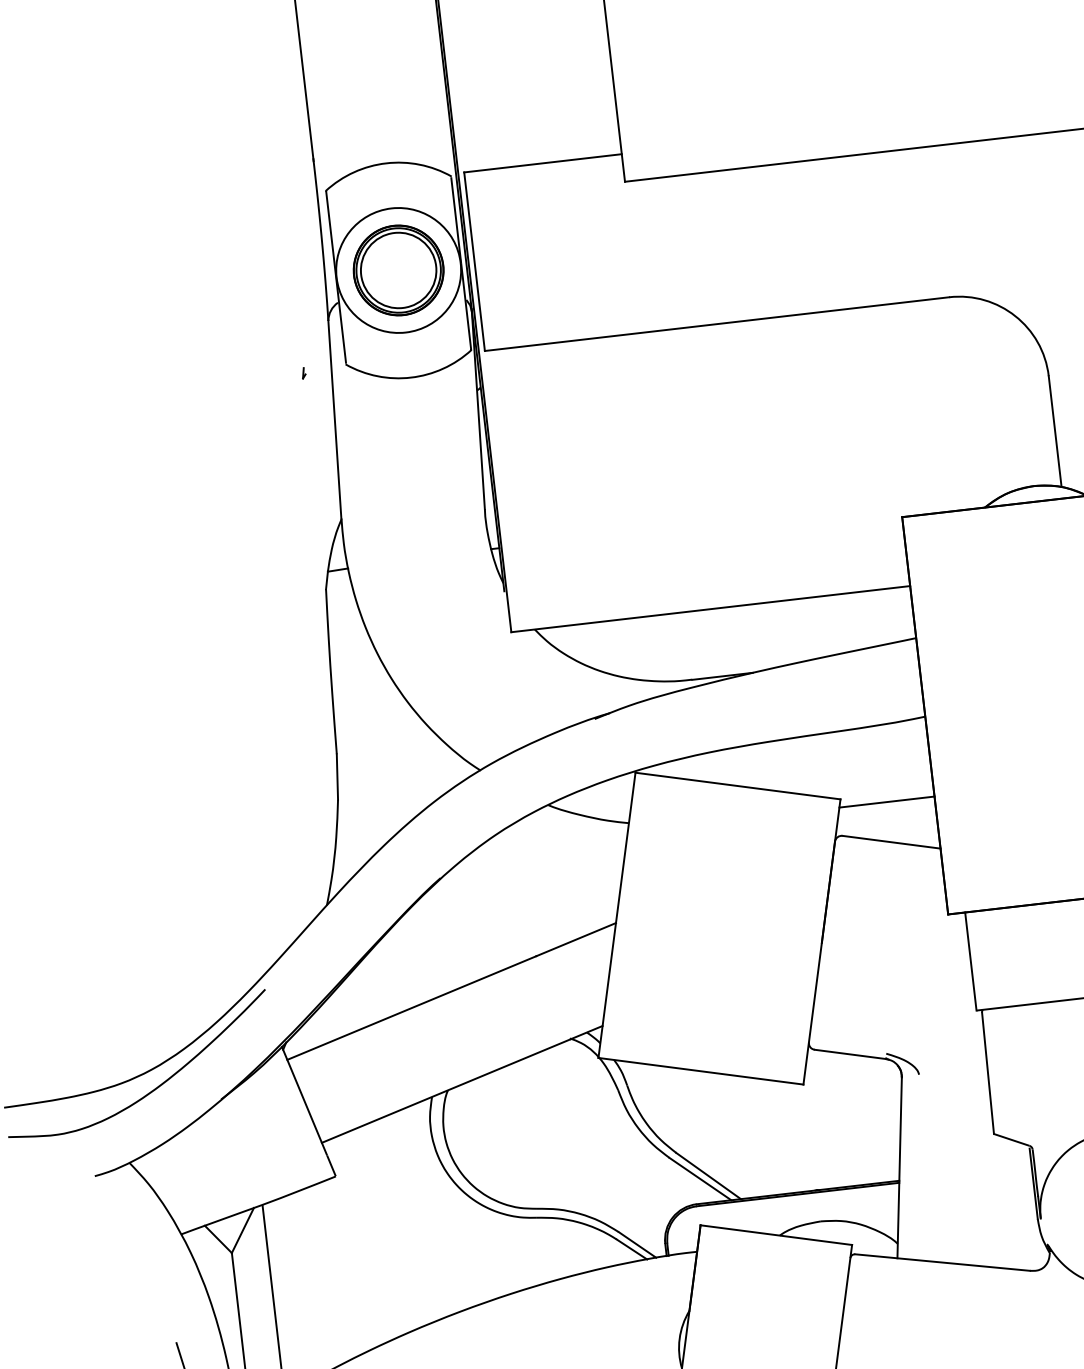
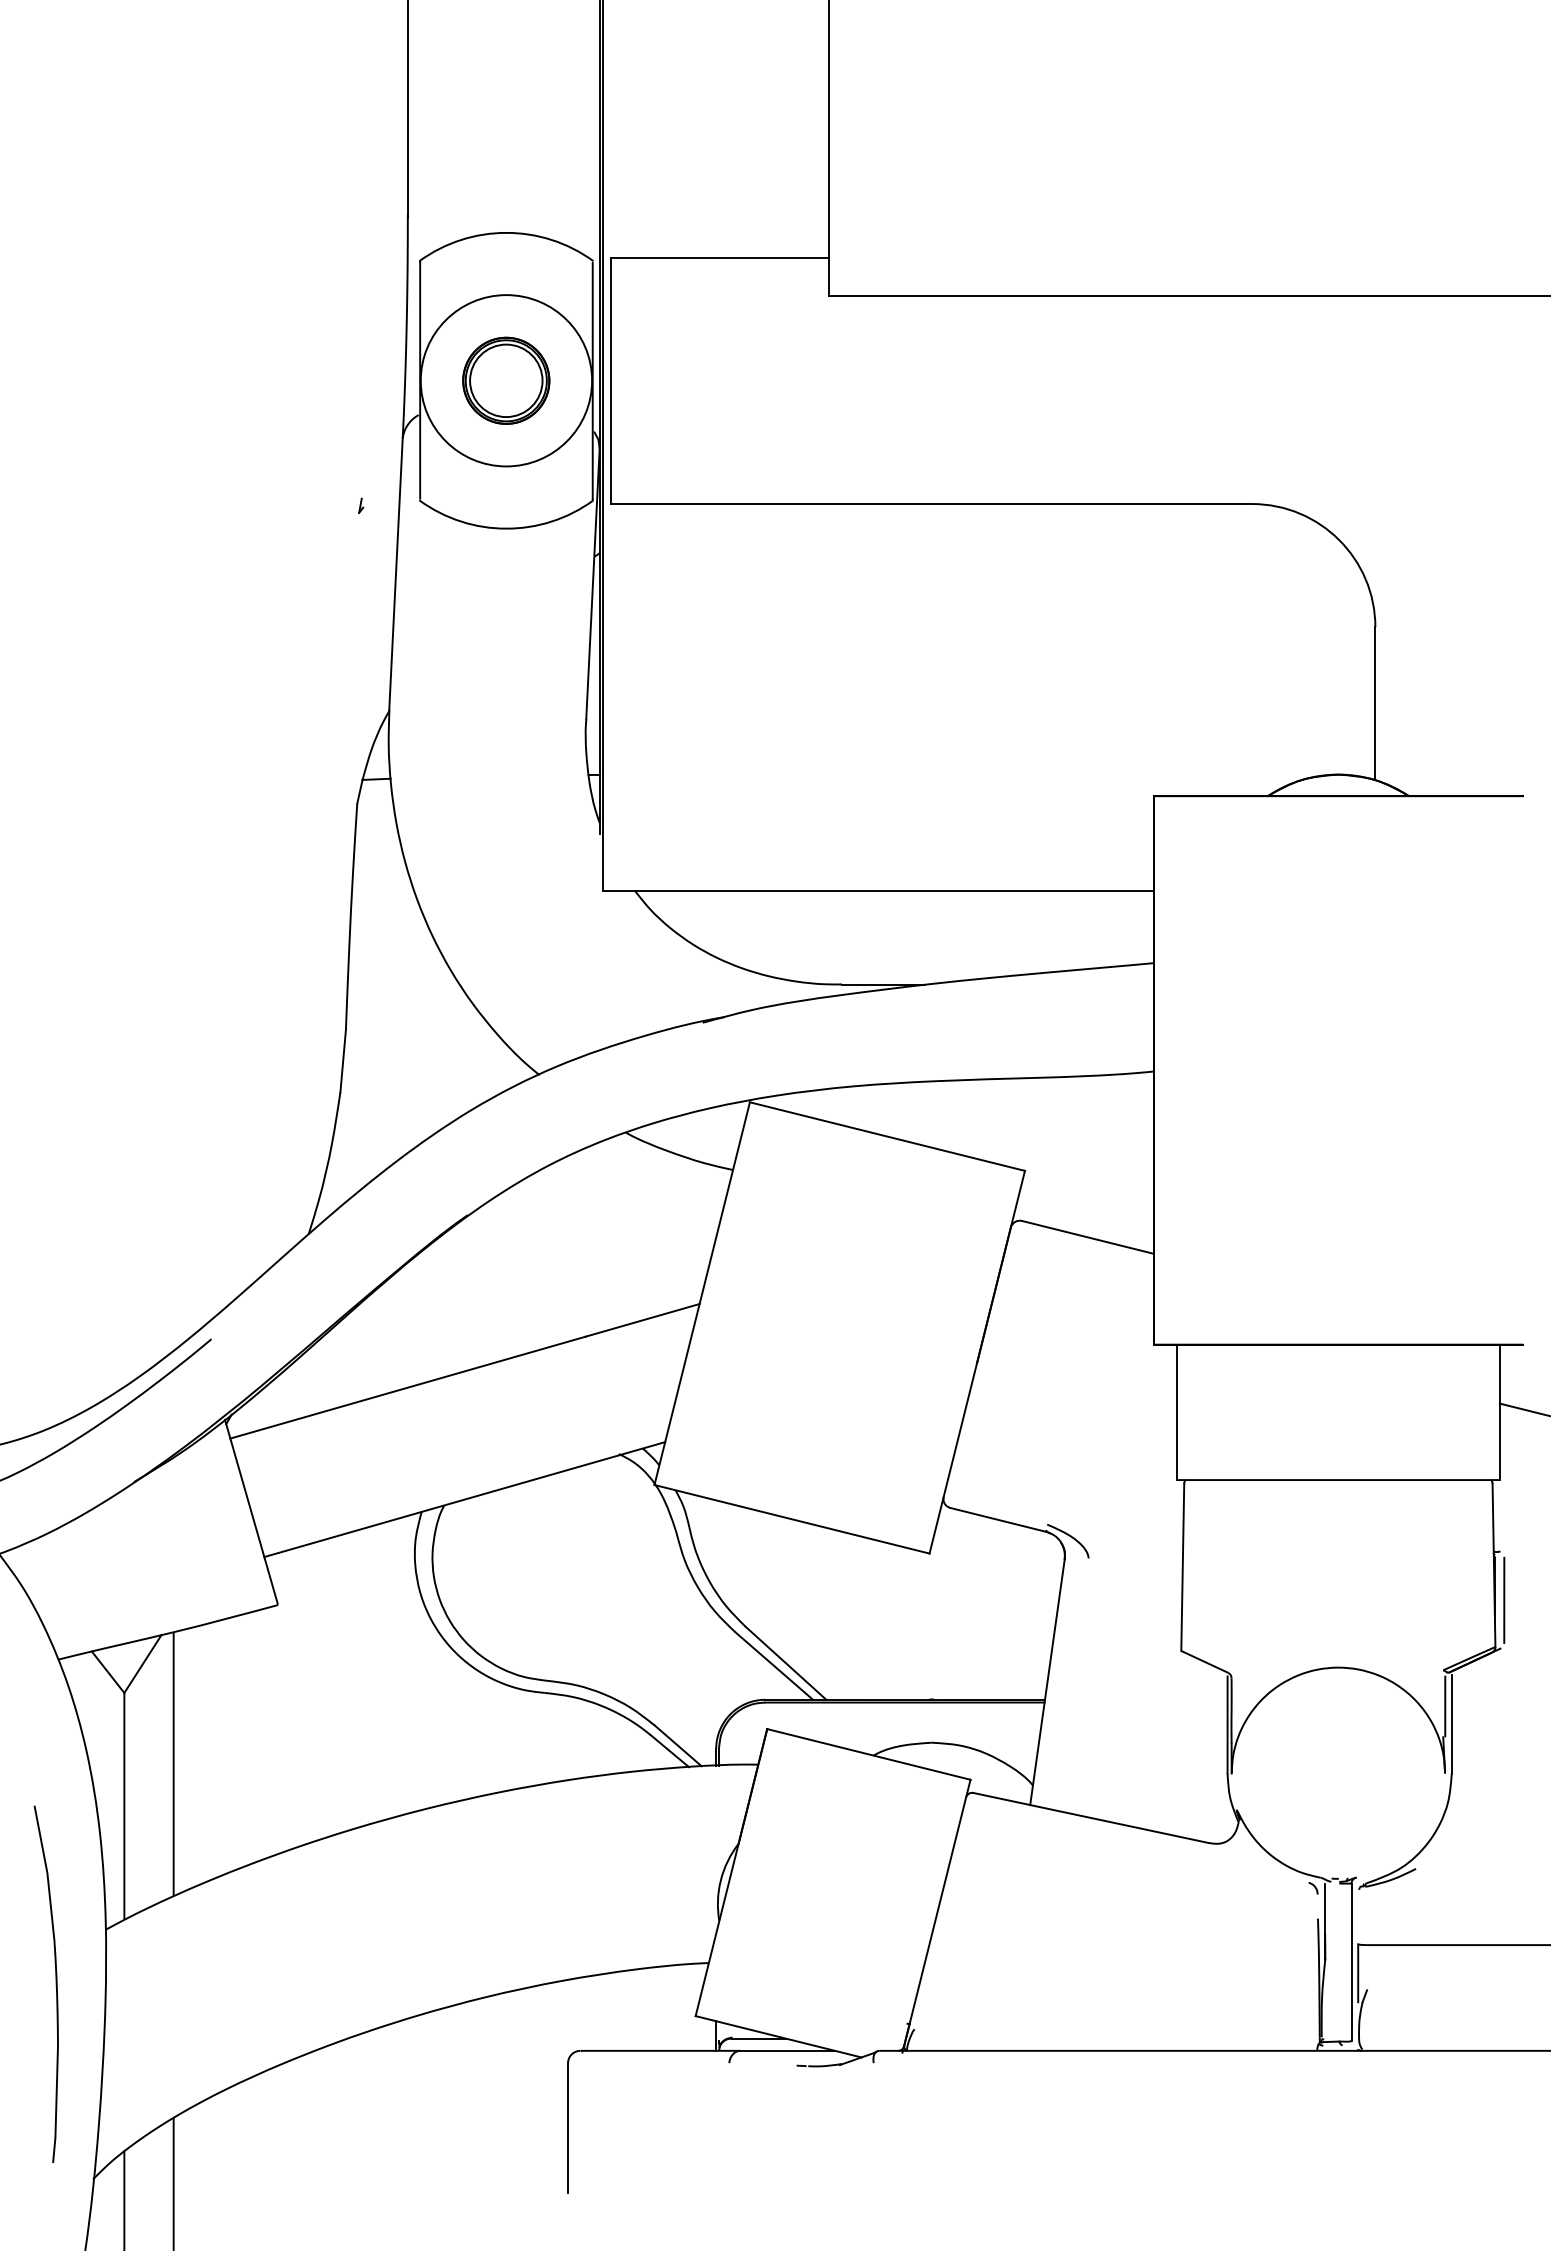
part: (397, 270) -> (505, 380), size x0.7
line: (886, 801) -> (1087, 1181), removed

